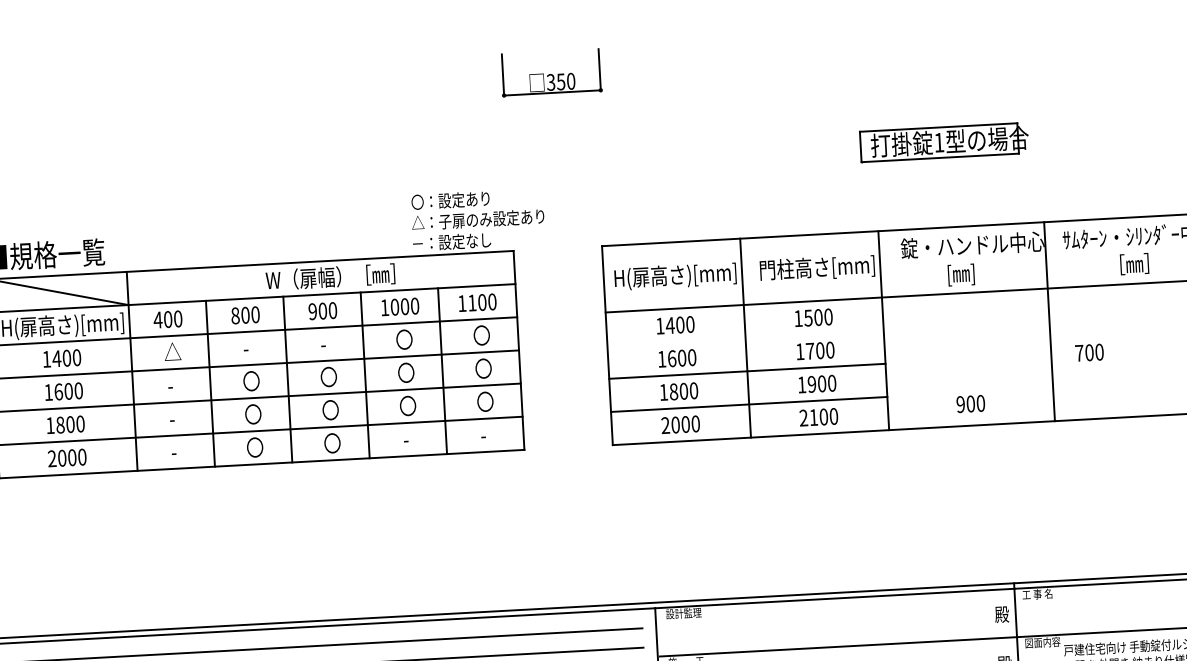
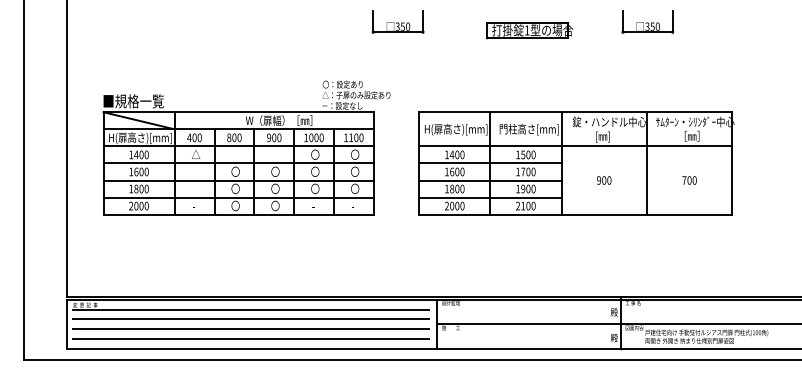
part: (1035, 45) -> (647, 21), added
part: (943, 142) -> (529, 30), moved
line: (745, 338) -> (490, 163), added
text: (1089, 352) -> (689, 180), moved
text: (971, 403) -> (604, 180), moved

